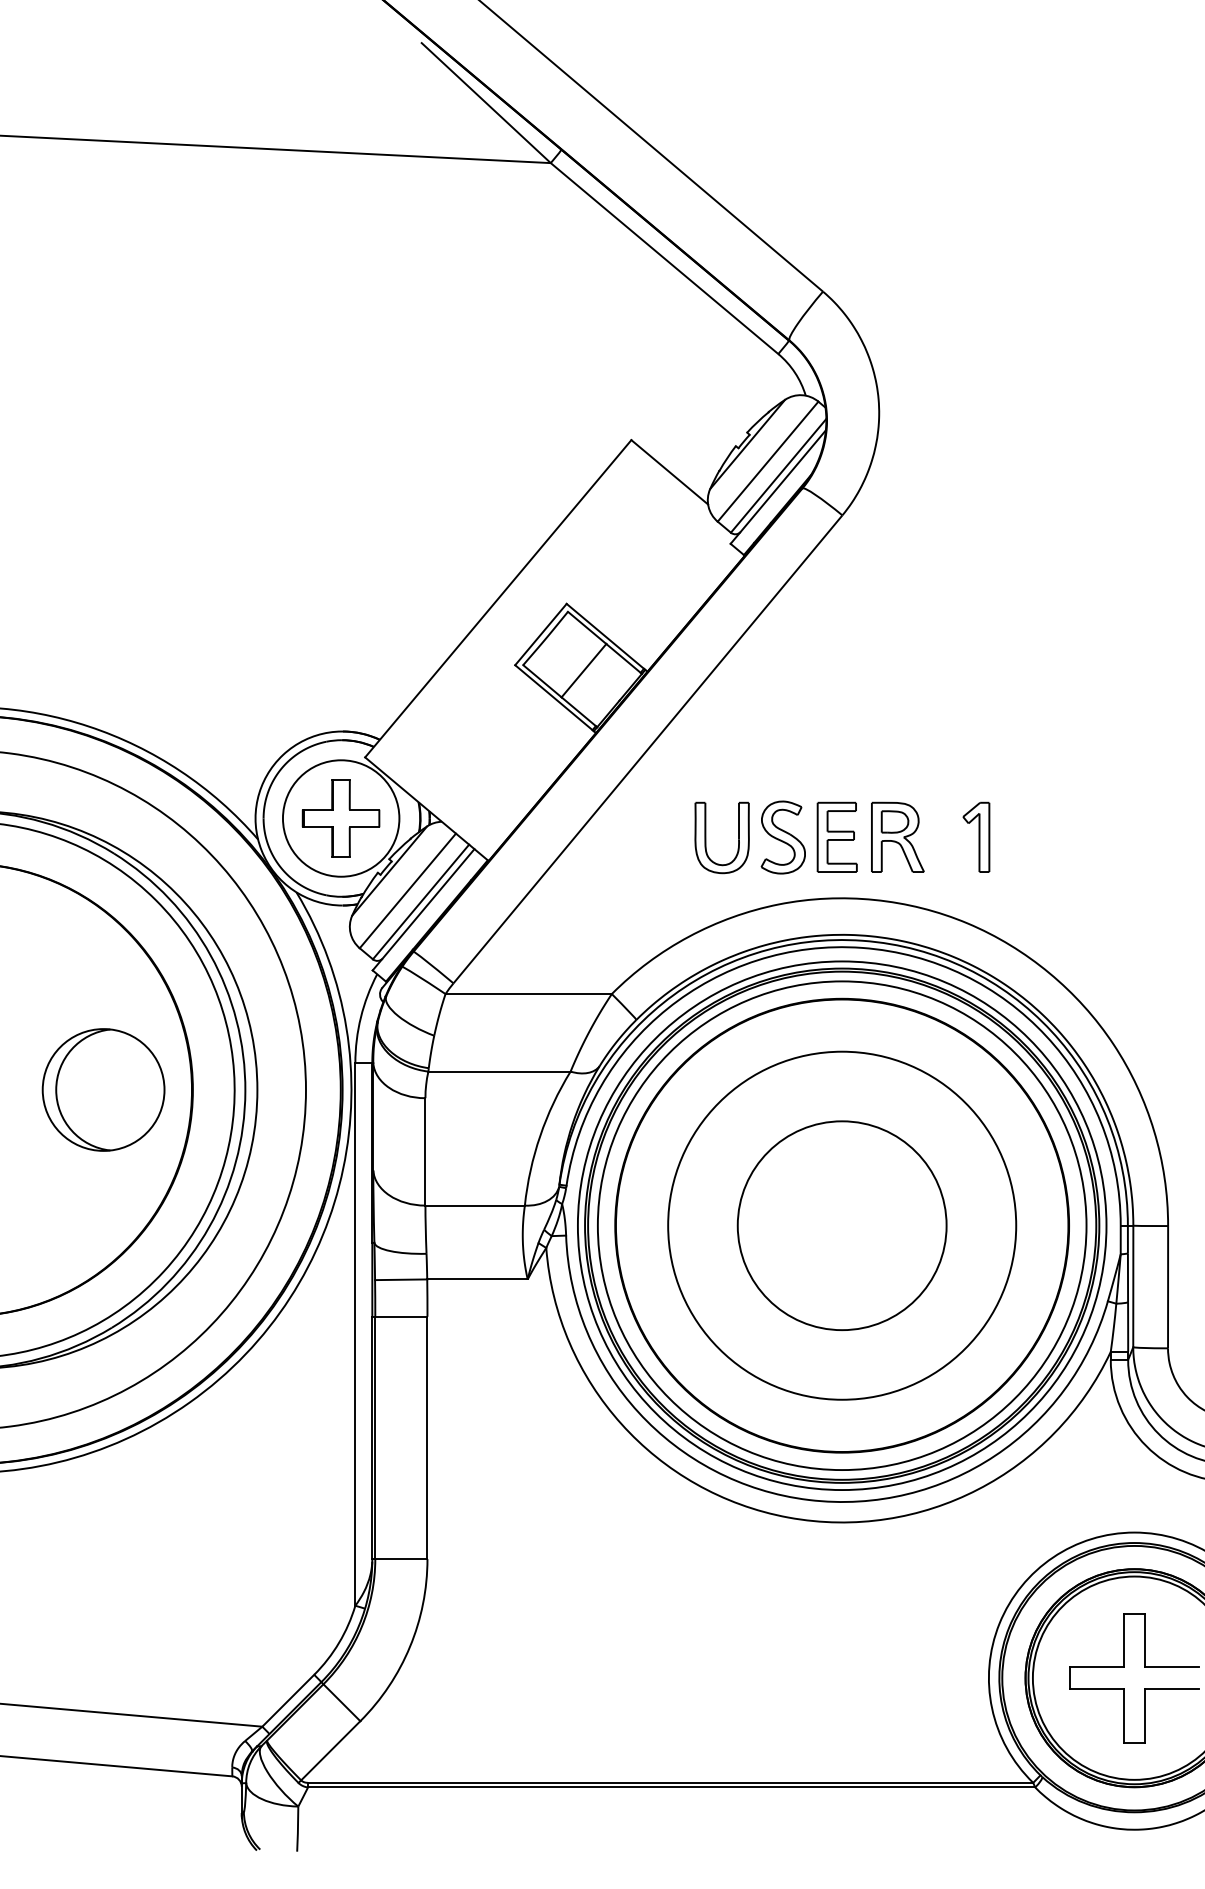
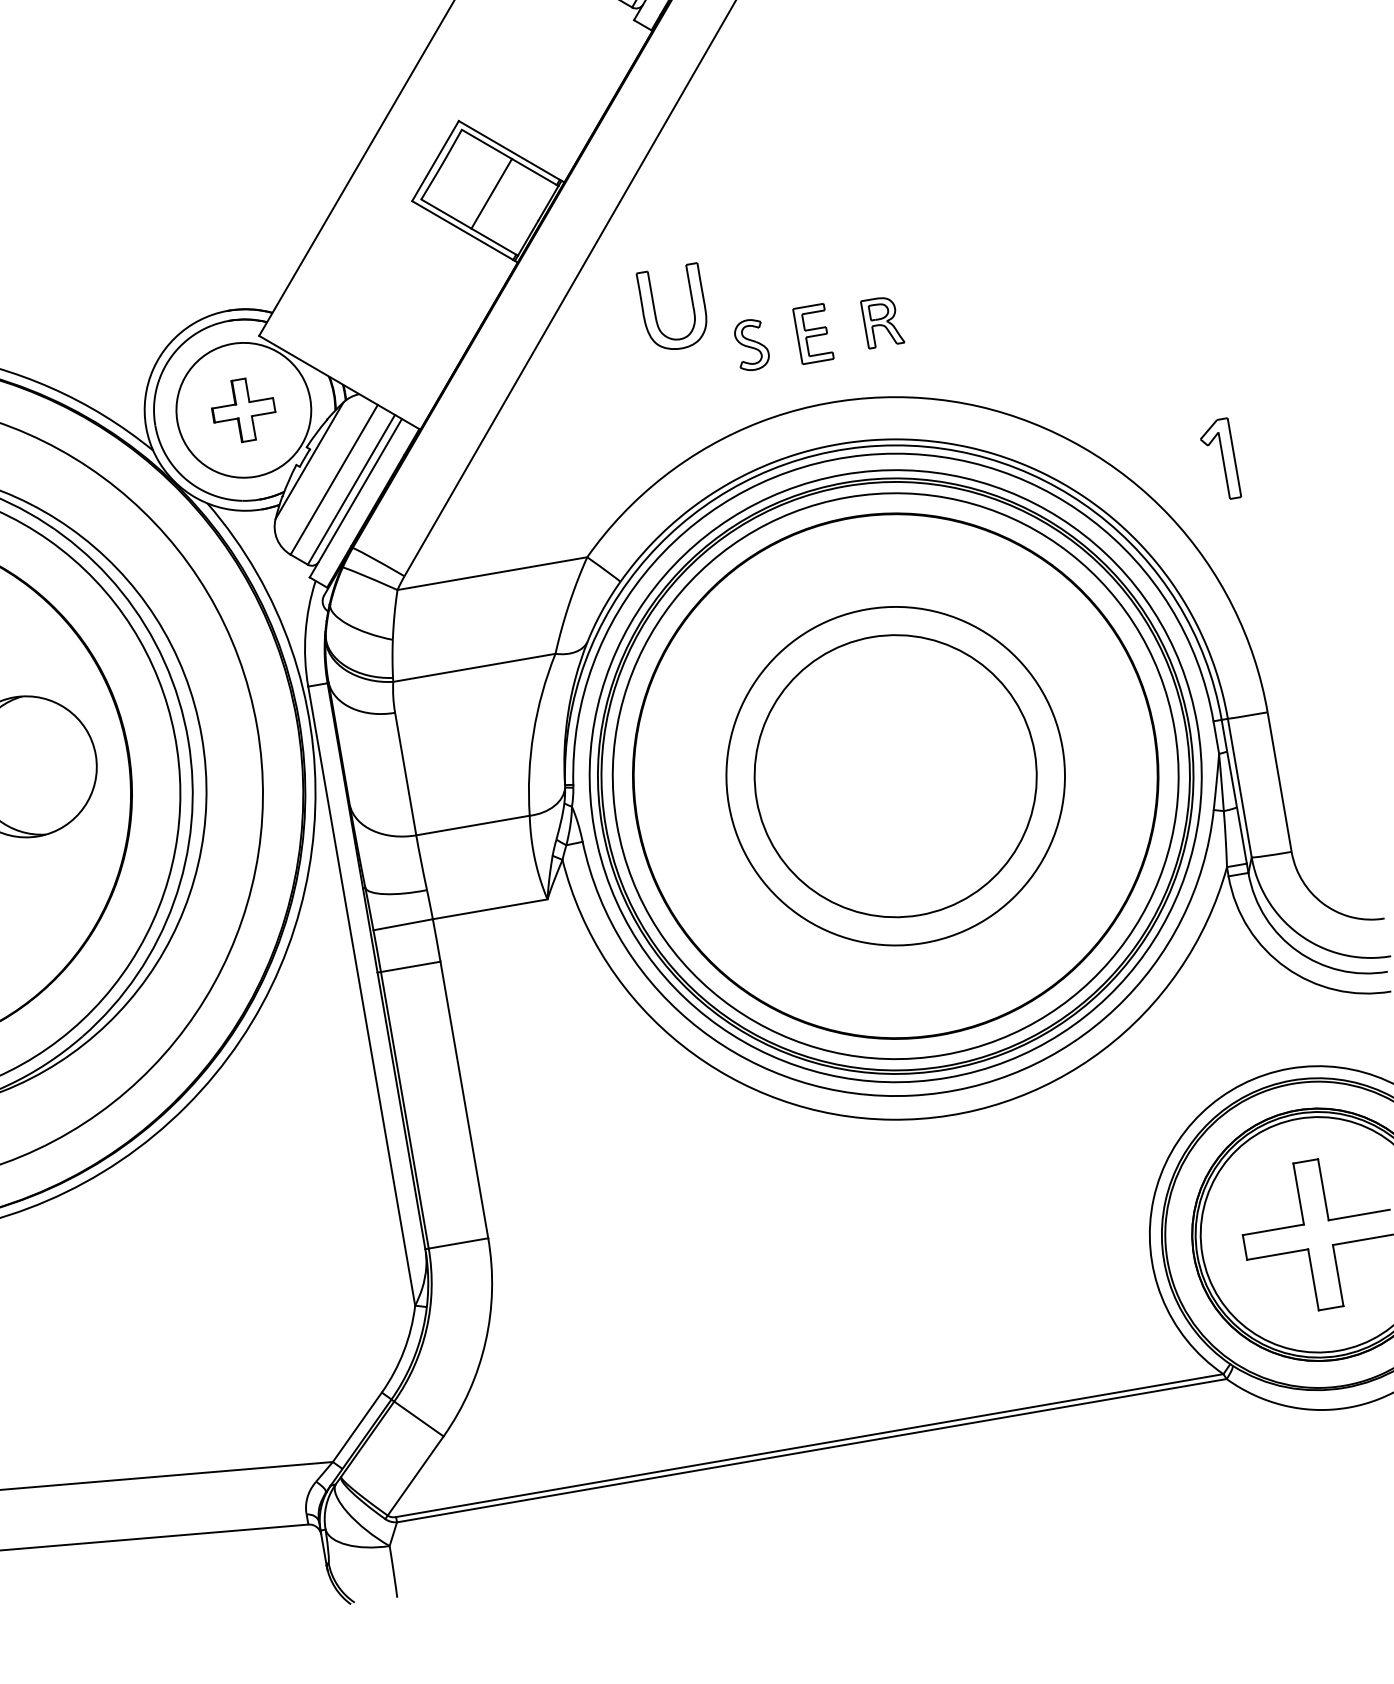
part: (340, 818) -> (243, 410), size x0.7
part: (836, 836) -> (812, 333), size x0.7
part: (897, 836) -> (882, 321), size x0.6
part: (976, 836) -> (1219, 459), moved
part: (706, 837) -> (655, 310), moved
part: (782, 837) -> (751, 345), size x0.6
circle: (841, 1225) -> (894, 776), size x1.4
circle: (842, 1225) -> (896, 775), size x0.7

